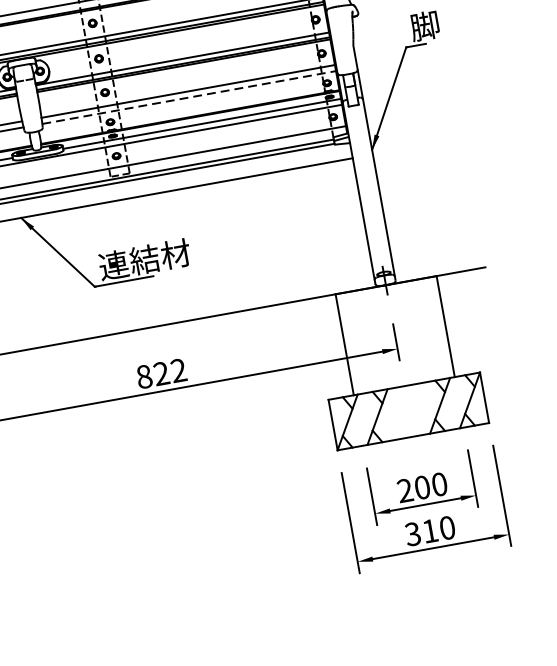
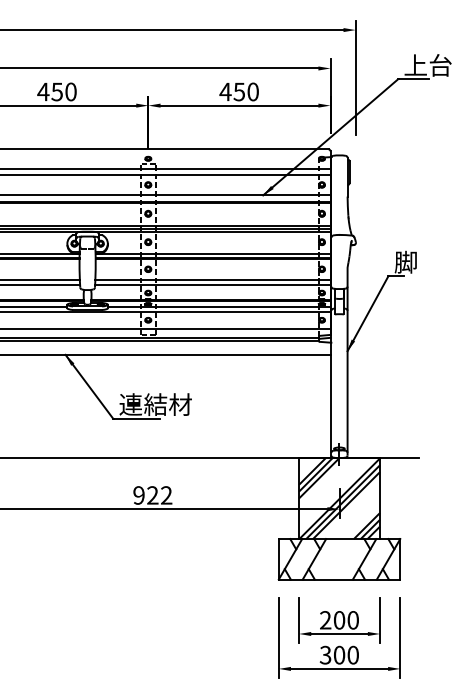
line: (188, 97) -> (212, 284), dashed -> solid
hatch: (395, 335) -> (339, 498), added
text: (143, 376) -> (138, 495), 822 -> 922
text: (430, 530) -> (339, 654), 310 -> 300

